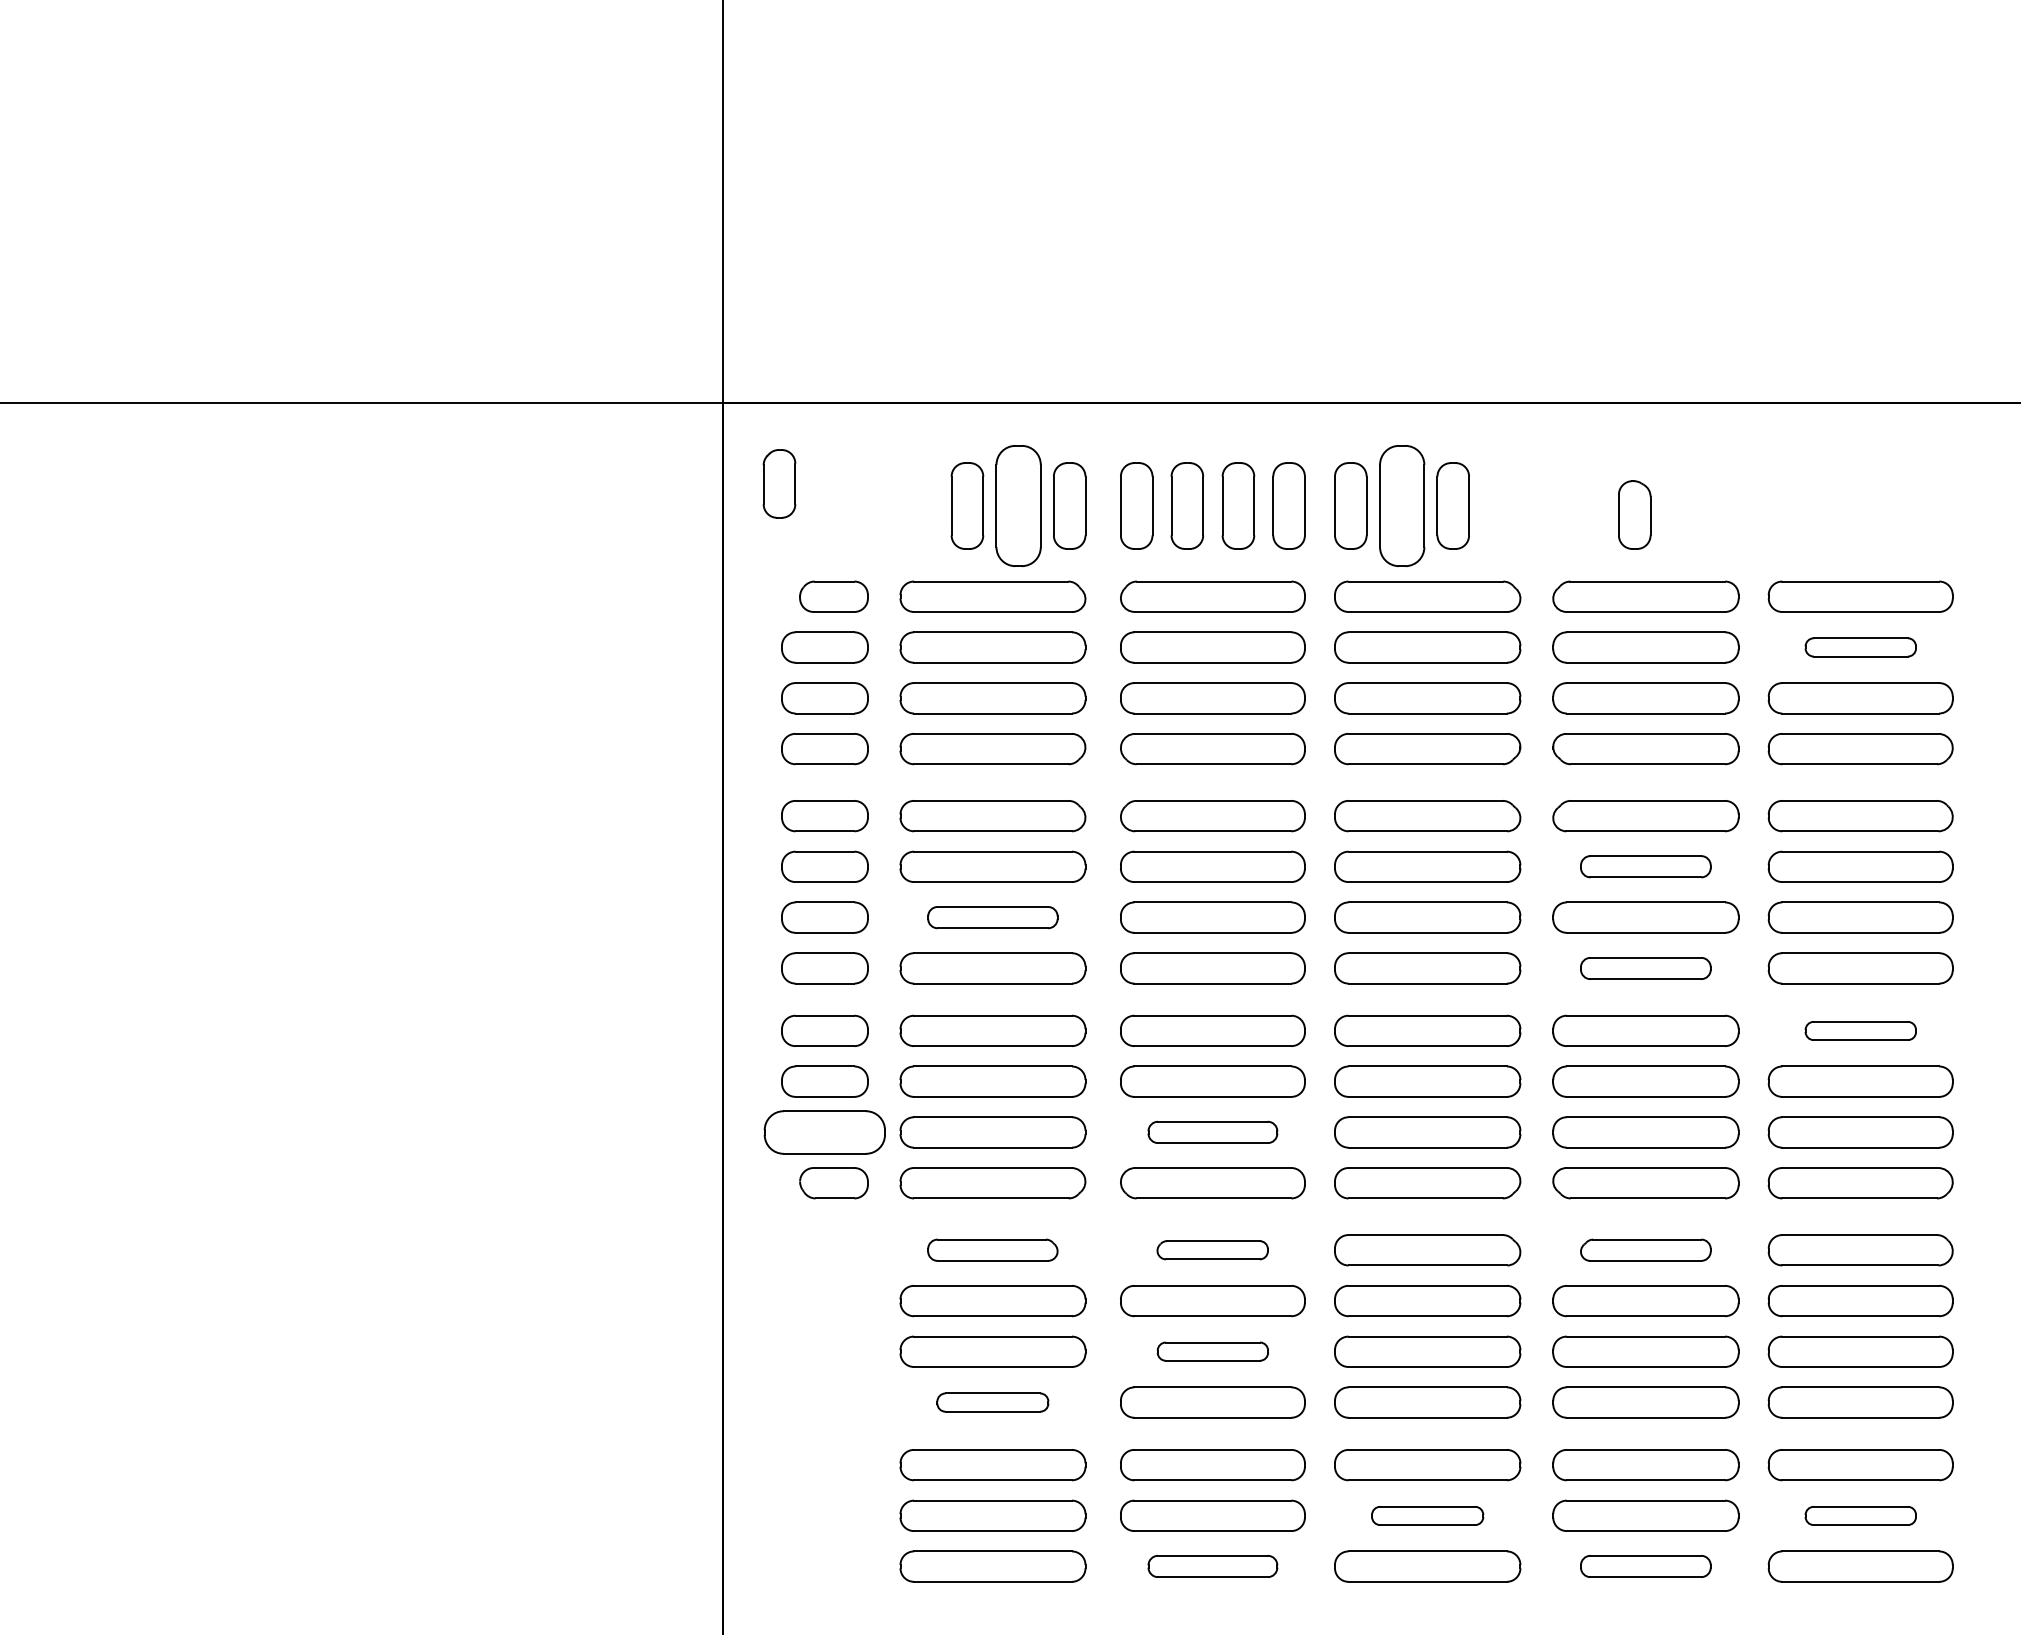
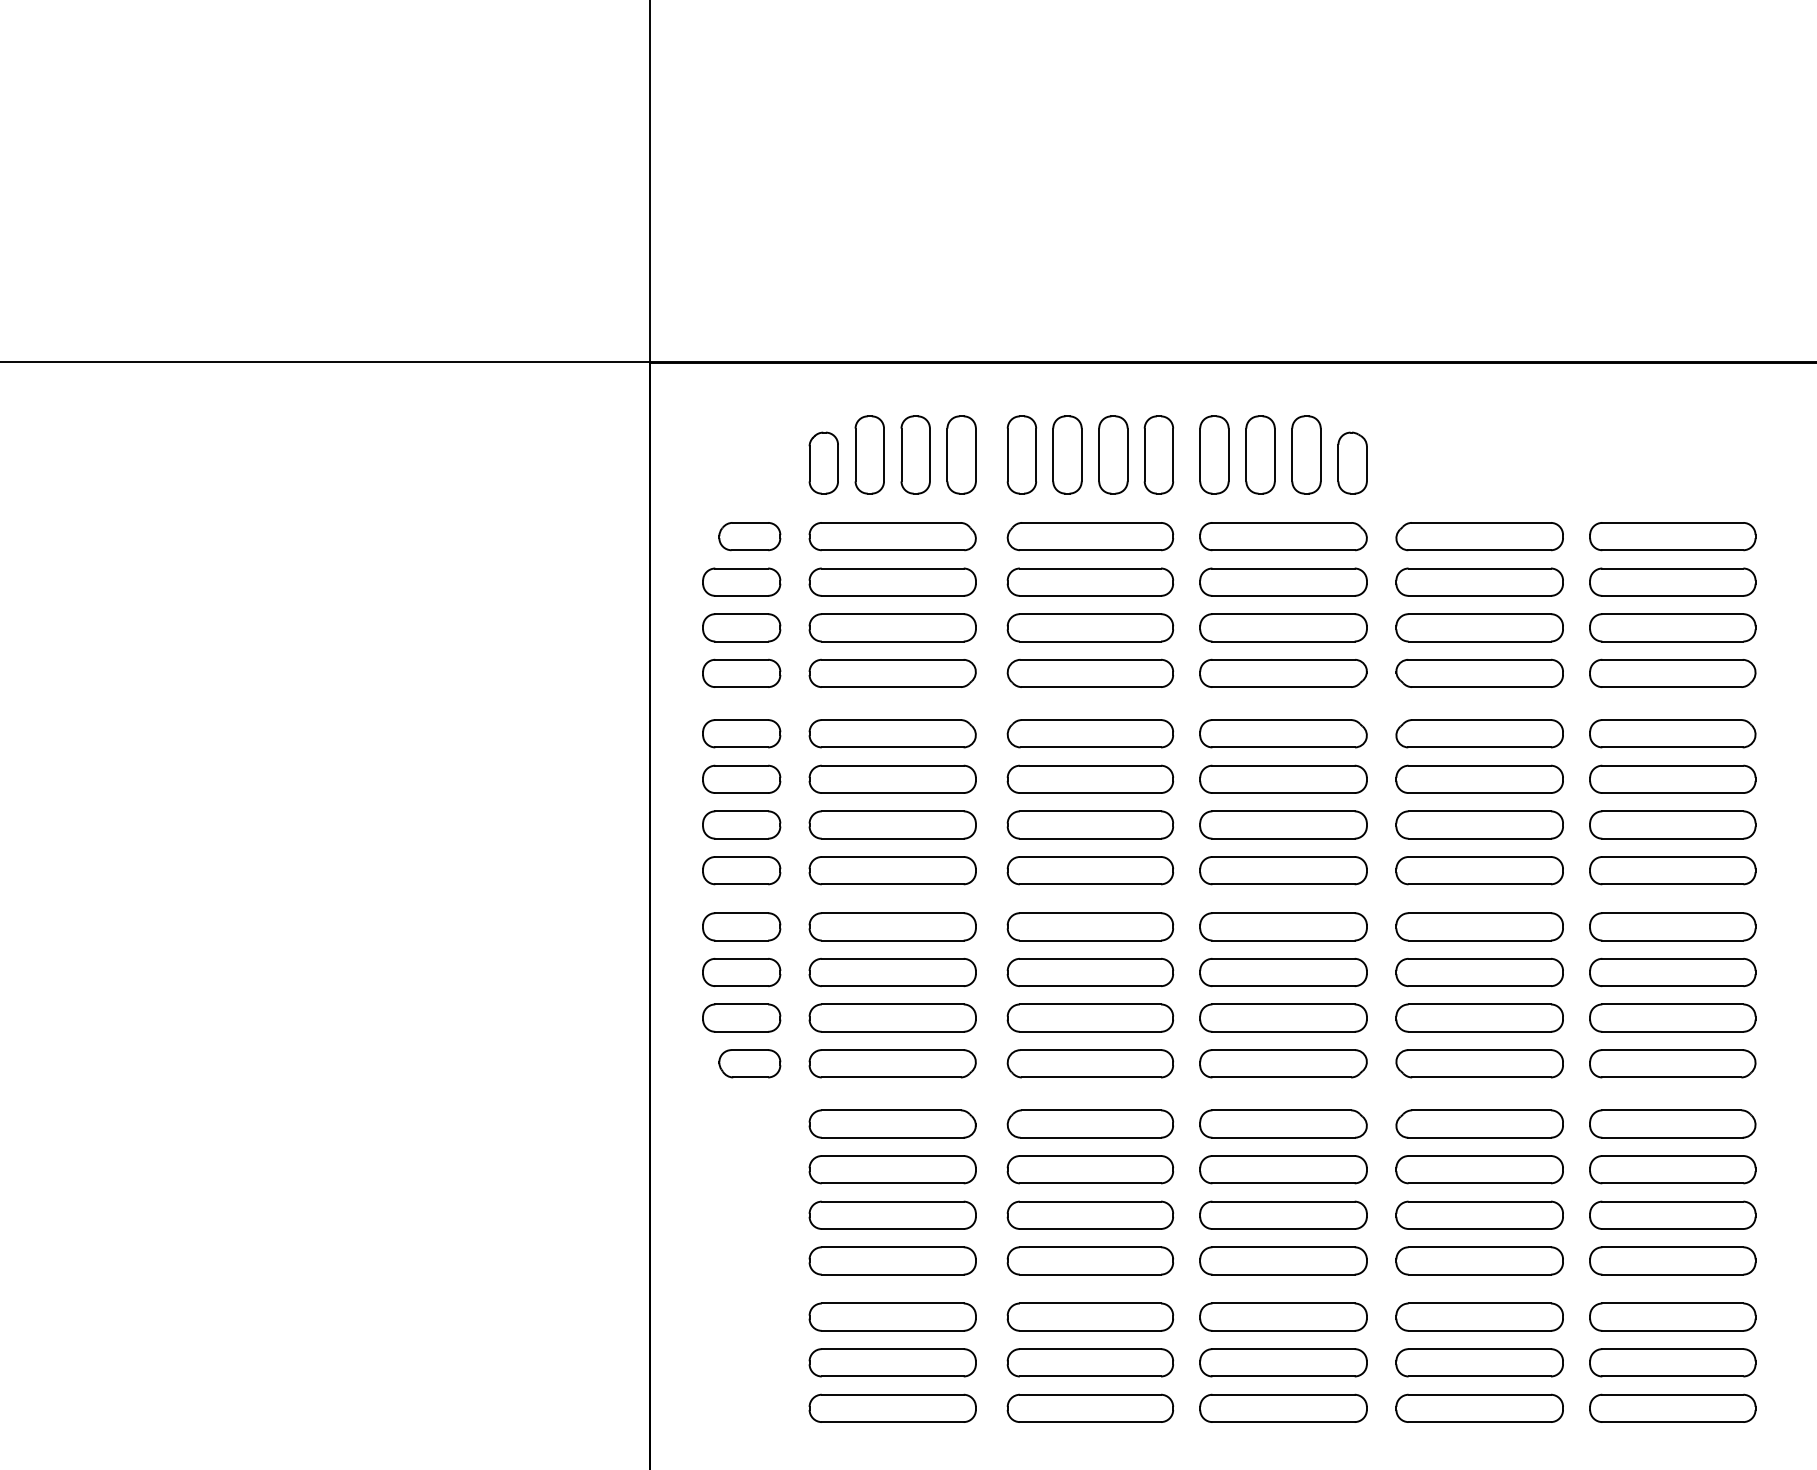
part: (779, 483) -> (823, 462), moved
part: (1018, 505) -> (915, 454), size x0.71
part: (1402, 505) -> (1260, 454), size x0.71
part: (1634, 514) -> (1352, 462), moved
part: (1860, 646) -> (1672, 581), size x1.67
part: (1645, 865) -> (1479, 778), size x1.43
part: (992, 917) -> (892, 824), size x1.43
part: (1645, 968) -> (1479, 870), size x1.43
part: (1860, 1030) -> (1672, 926), size x1.67
part: (824, 1131) -> (741, 1017), size x0.71
part: (1212, 1131) -> (1090, 1017), size x1.43
part: (992, 1249) -> (892, 1123), size x1.43
part: (1211, 1249) -> (1089, 1123), size x1.67
part: (1645, 1249) -> (1479, 1123), size x1.43
part: (1212, 1350) -> (1090, 1214), size x1.67
part: (992, 1402) -> (892, 1260), size x1.67
part: (1427, 1515) -> (1283, 1362), size x1.67
part: (1860, 1515) -> (1672, 1362), size x1.67
part: (1212, 1565) -> (1090, 1407), size x1.43
part: (1645, 1565) -> (1479, 1407), size x1.43

